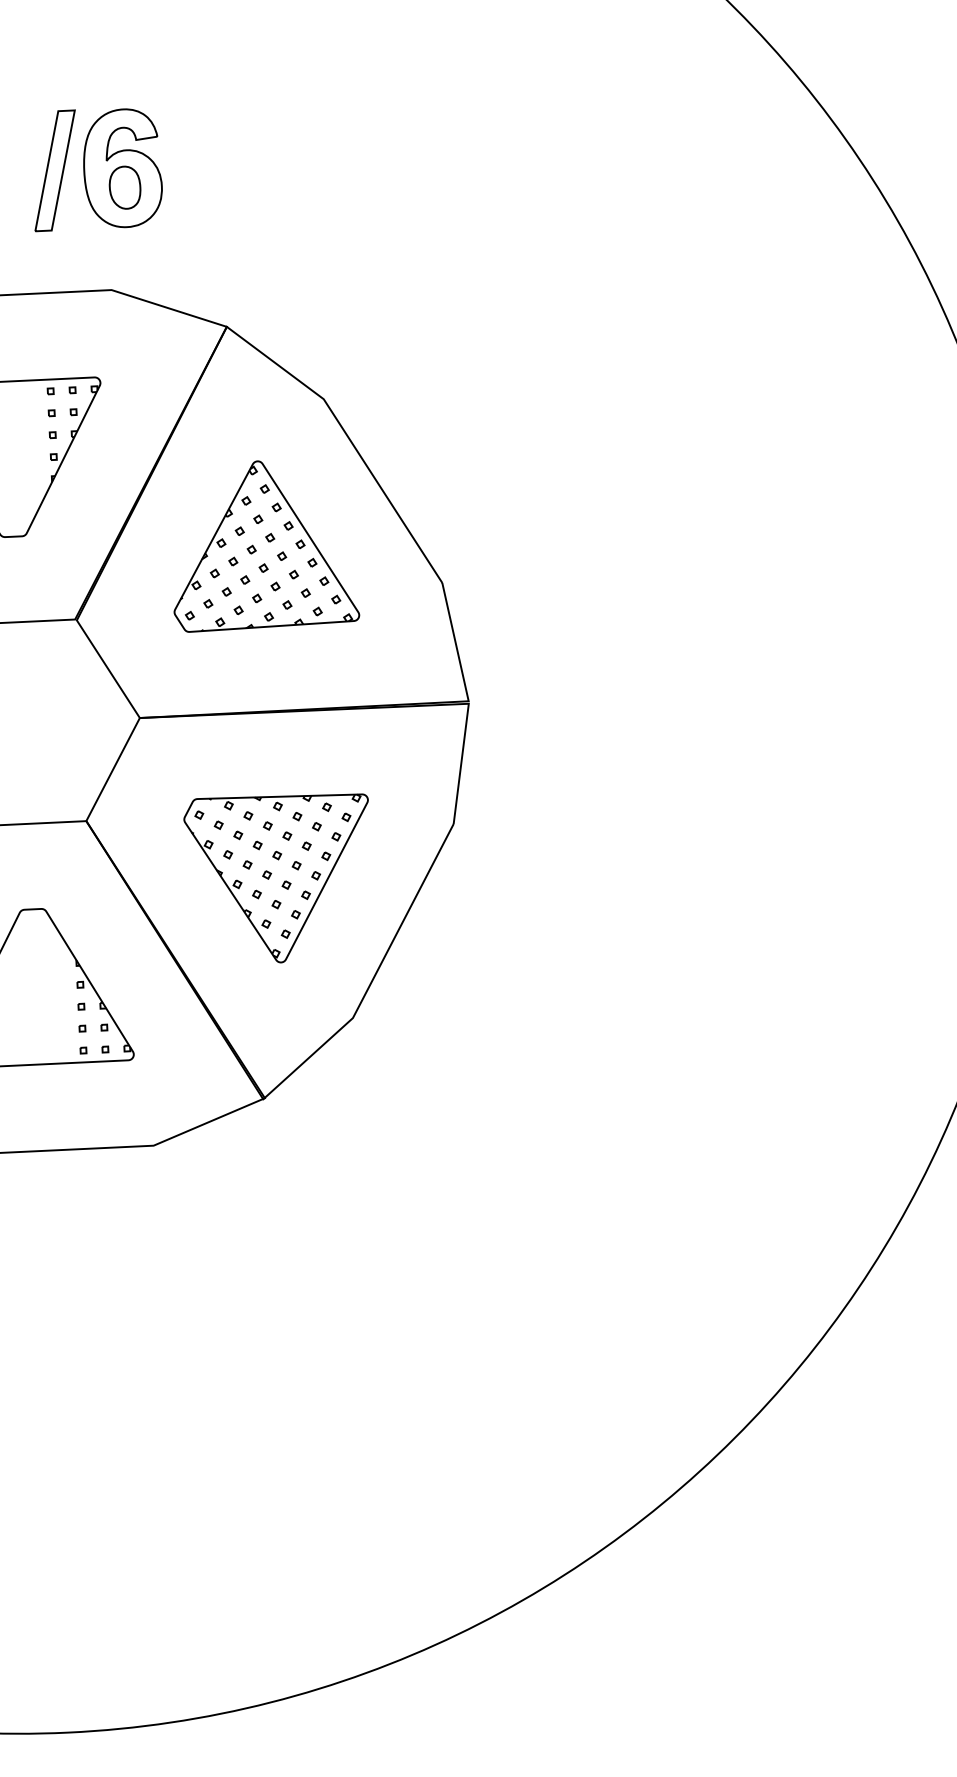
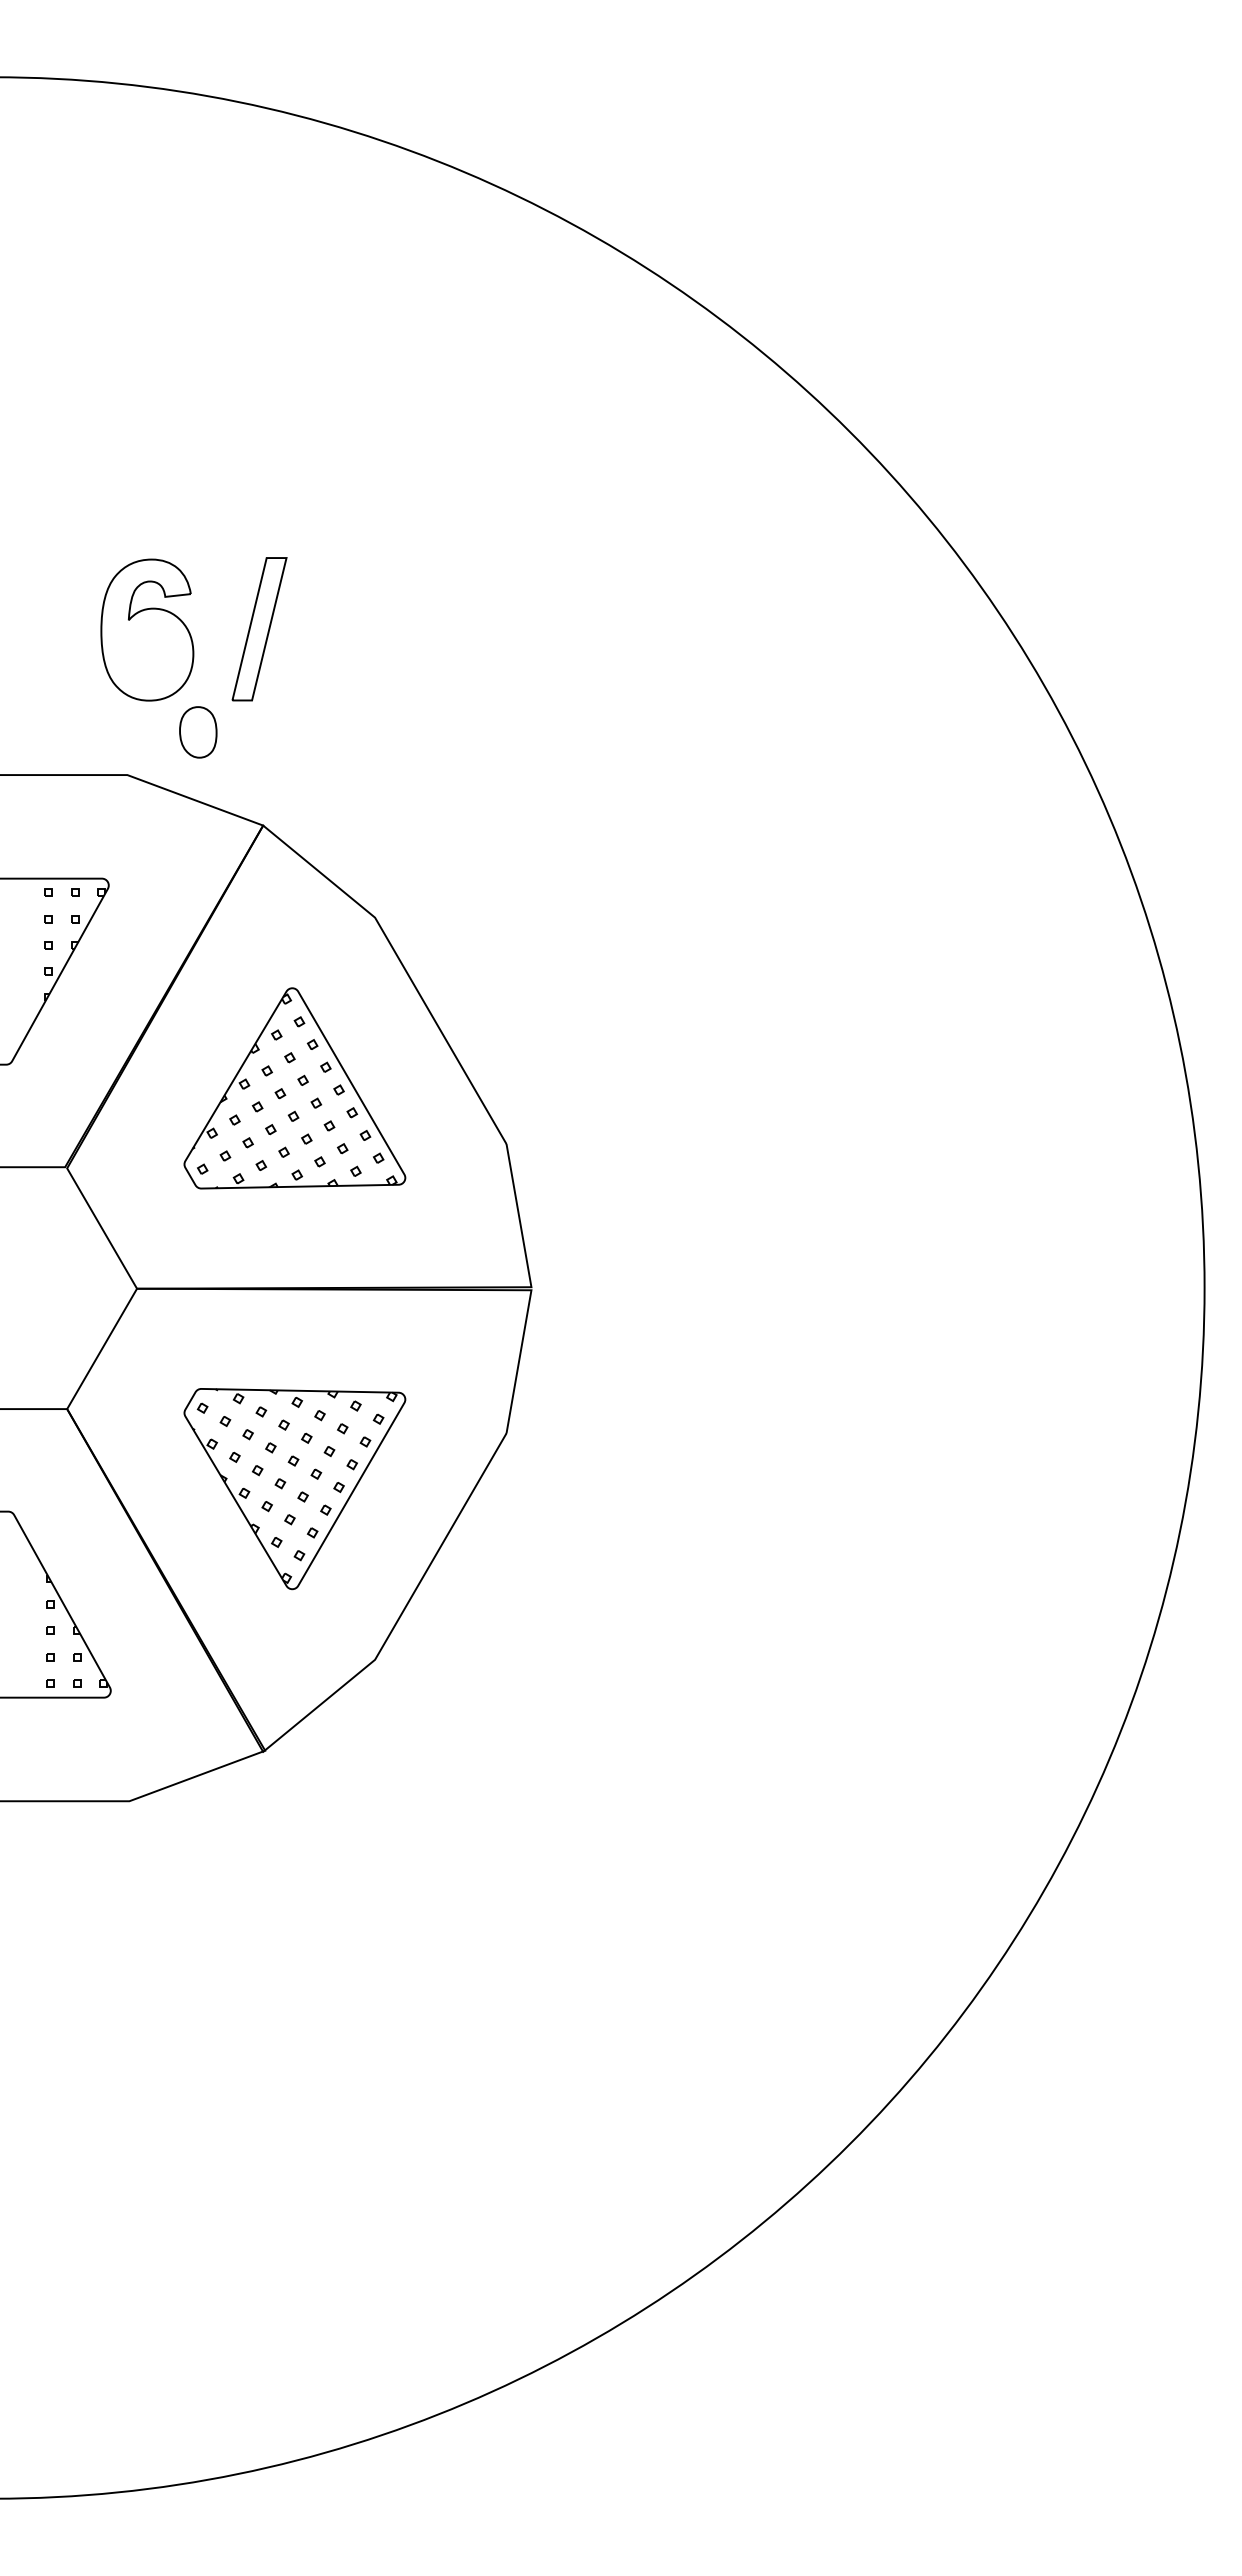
part: (55, 171) -> (259, 629), moved
part: (125, 187) -> (198, 732), moved

